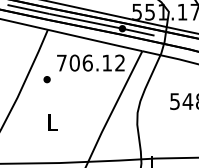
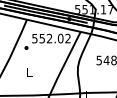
text: (83, 62) -> (47, 38), 706.12 -> 552.02

